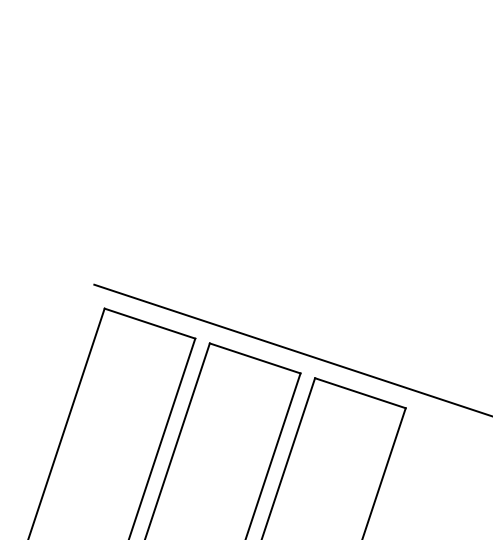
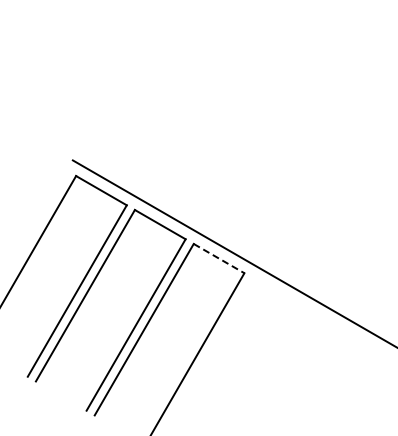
line: (361, 392) -> (219, 258), solid -> dashed

